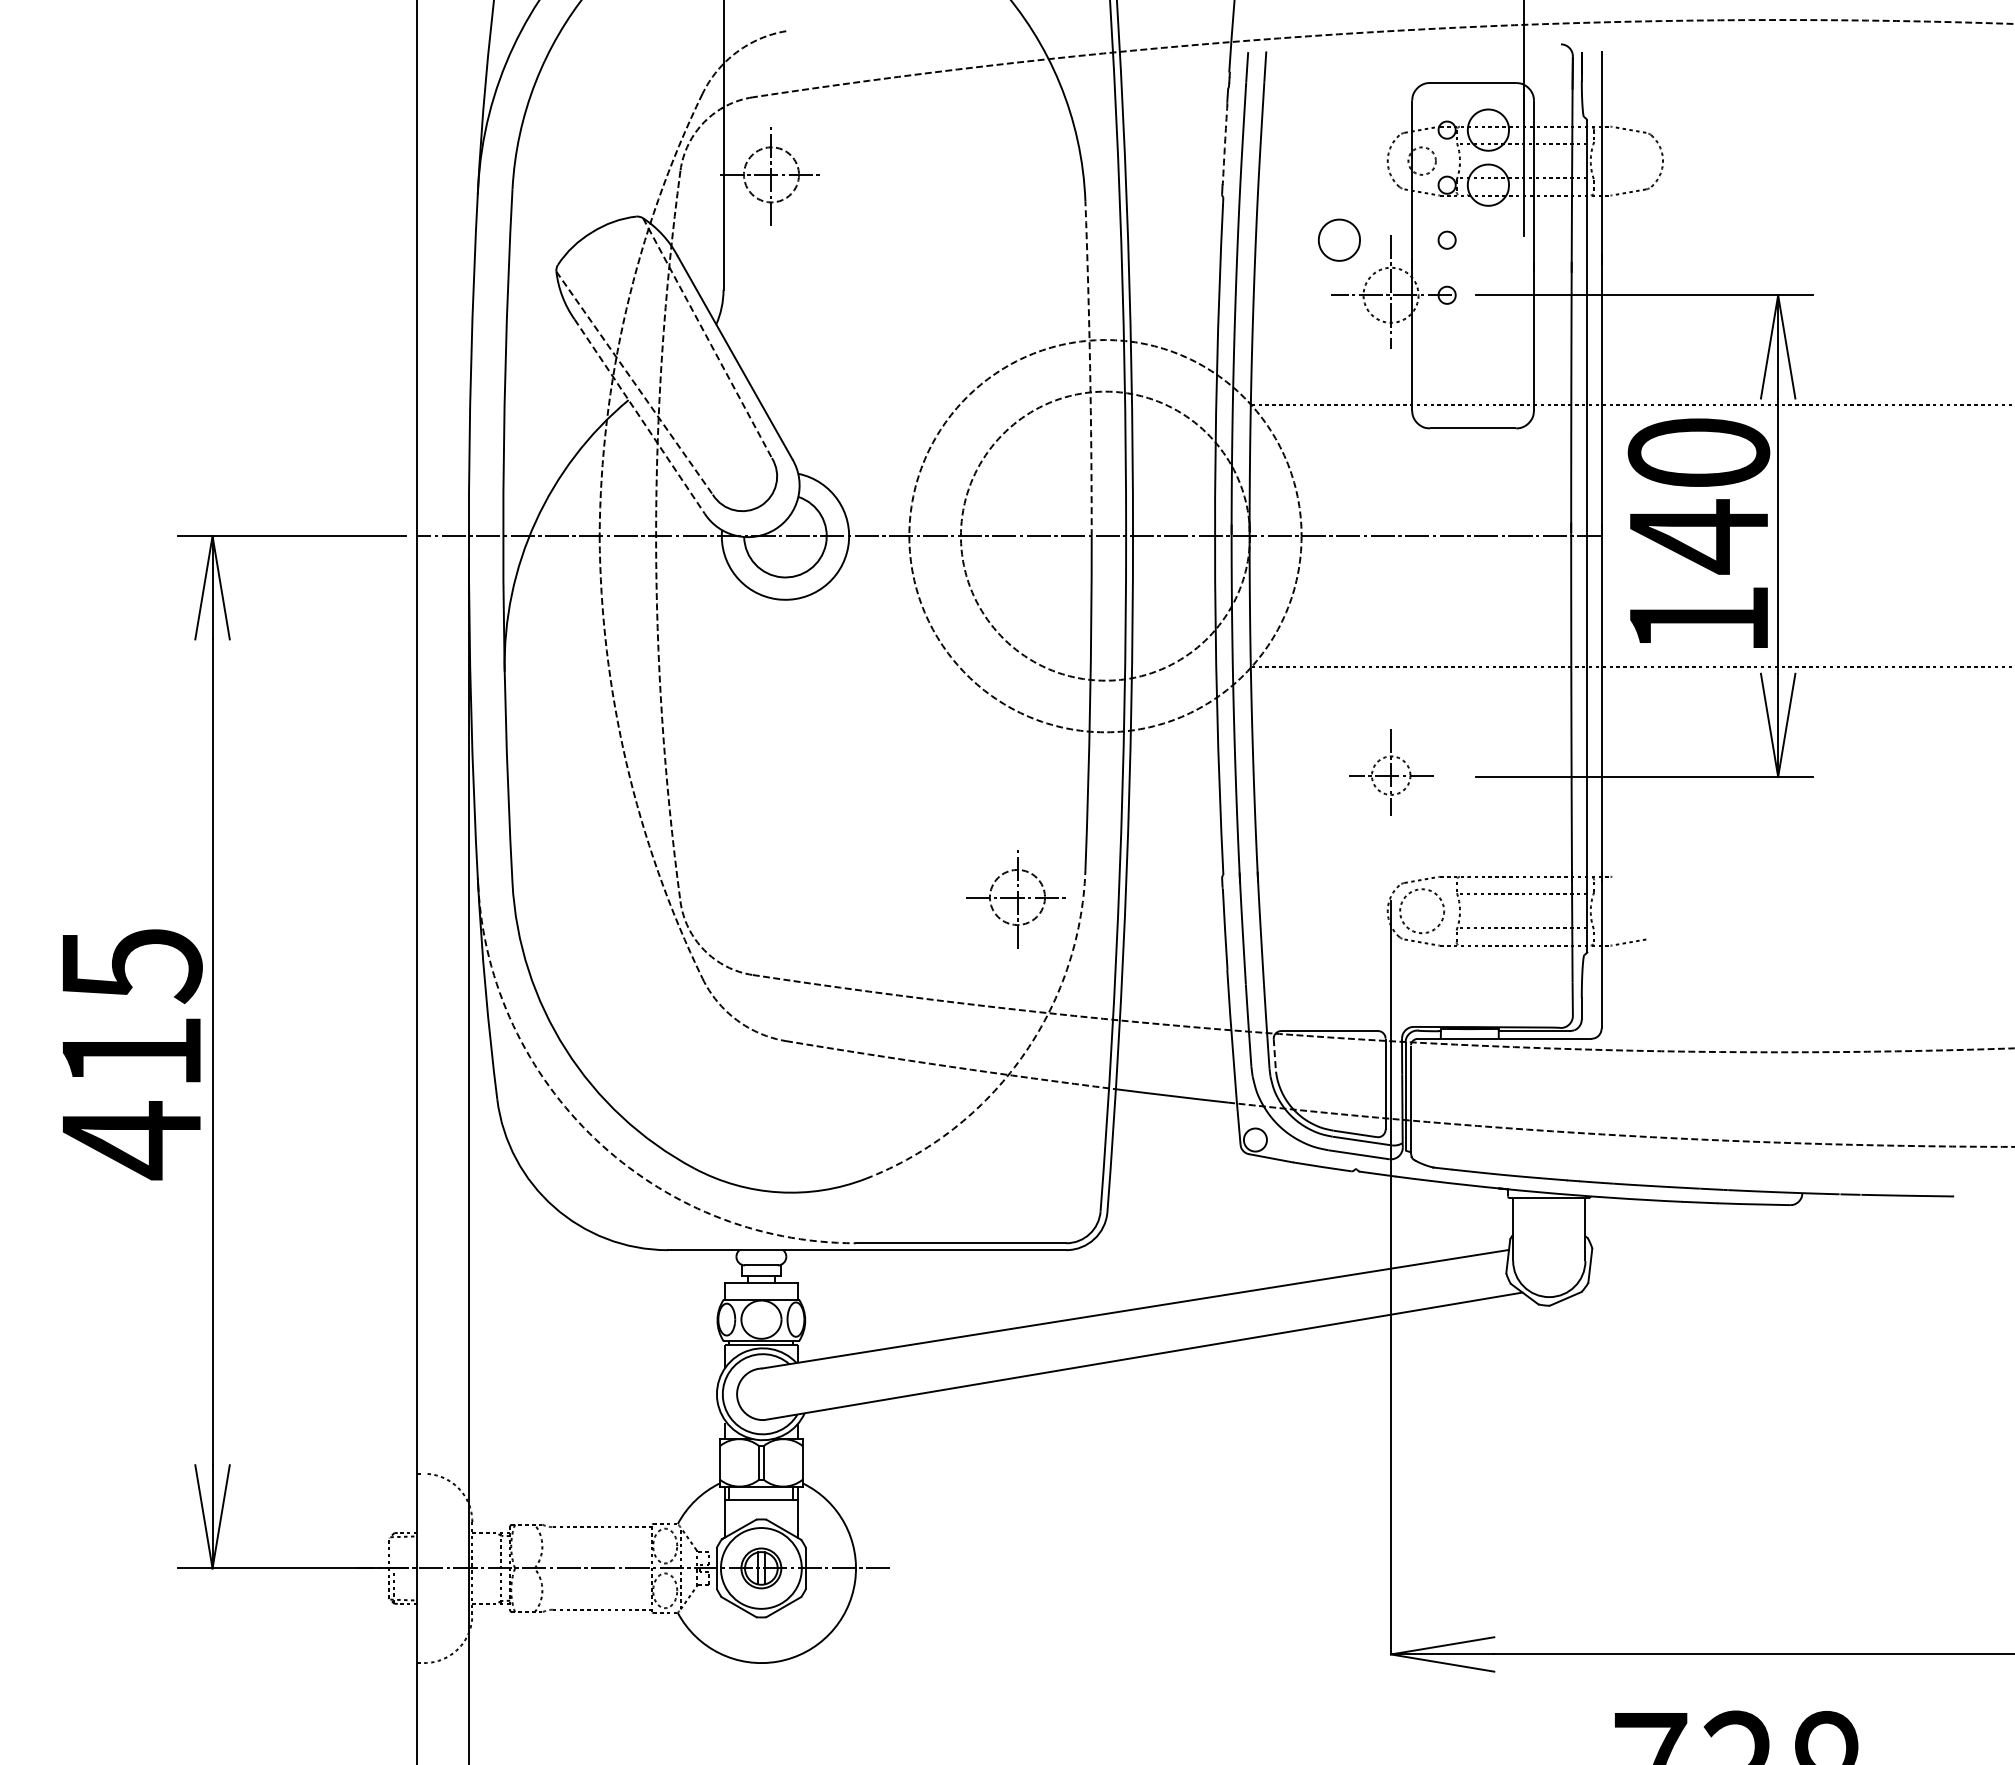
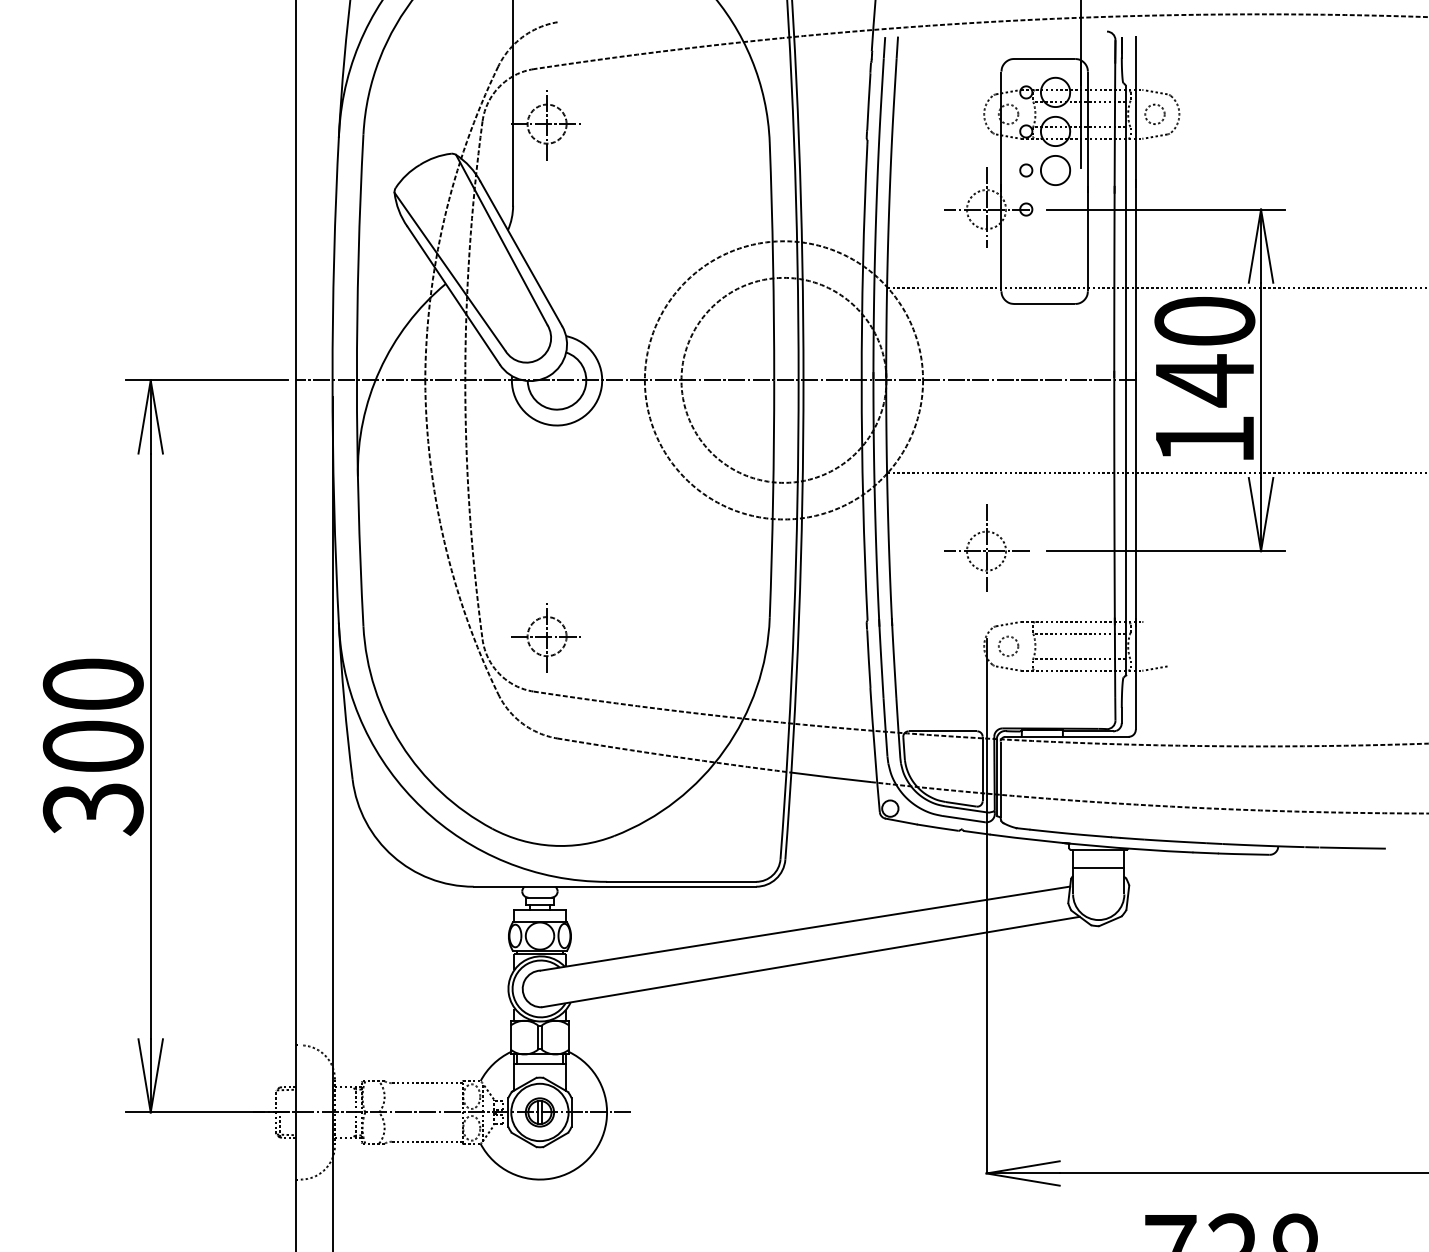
arc: (1225, 143) -> (869, 101), dashed -> solid
circle: (1628, 160) -> (1154, 113), added
part: (1338, 239) -> (1054, 169), moved
line: (707, 338) -> (501, 240), dashed -> solid
arc: (1090, 368) -> (773, 261), dashed -> solid
line: (634, 383) -> (449, 272), dashed -> solid
line: (639, 416) -> (453, 295), dashed -> solid
part: (1391, 772) -> (986, 547), size x1.43
part: (1015, 899) -> (545, 638), moved
circle: (1421, 910) -> (1008, 645), size x0.62
text: (131, 1054) -> (93, 747), 415 -> 300
line: (1274, 1055) -> (903, 748), dashed -> solid
arc: (1021, 1057) -> (724, 750), dashed -> solid
arc: (595, 1139) -> (422, 808), dashed -> solid
line: (1549, 1223) -> (1098, 867), added

